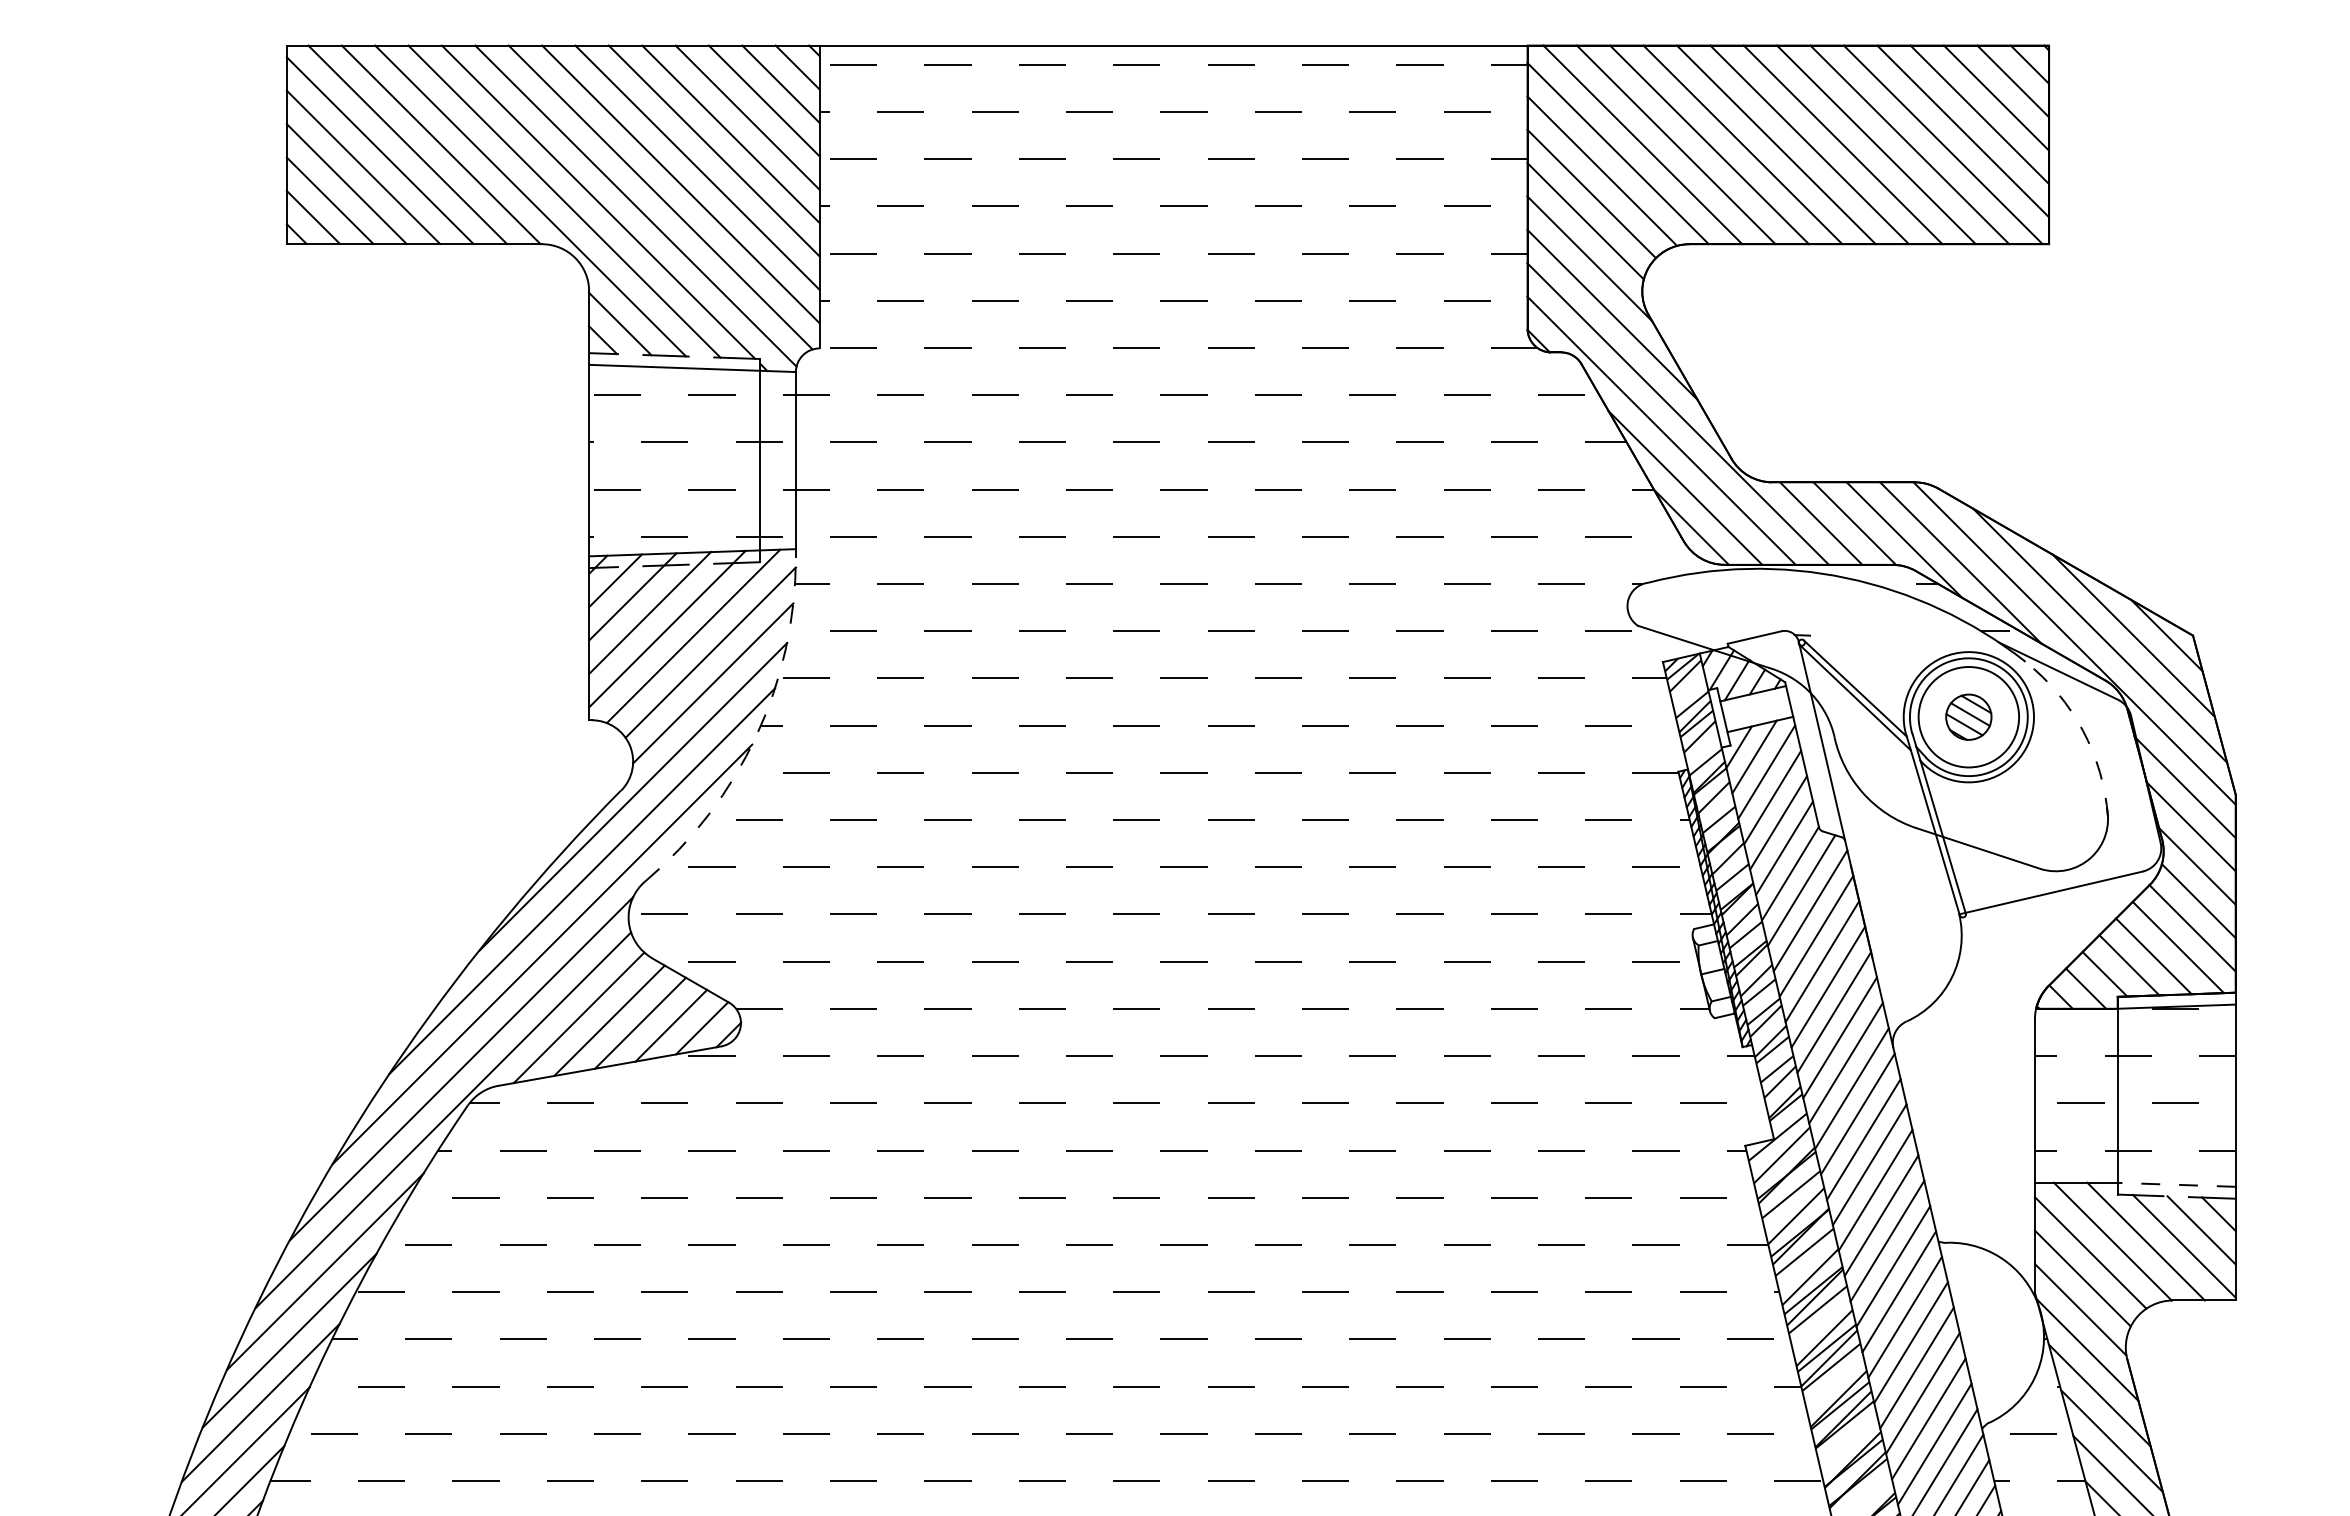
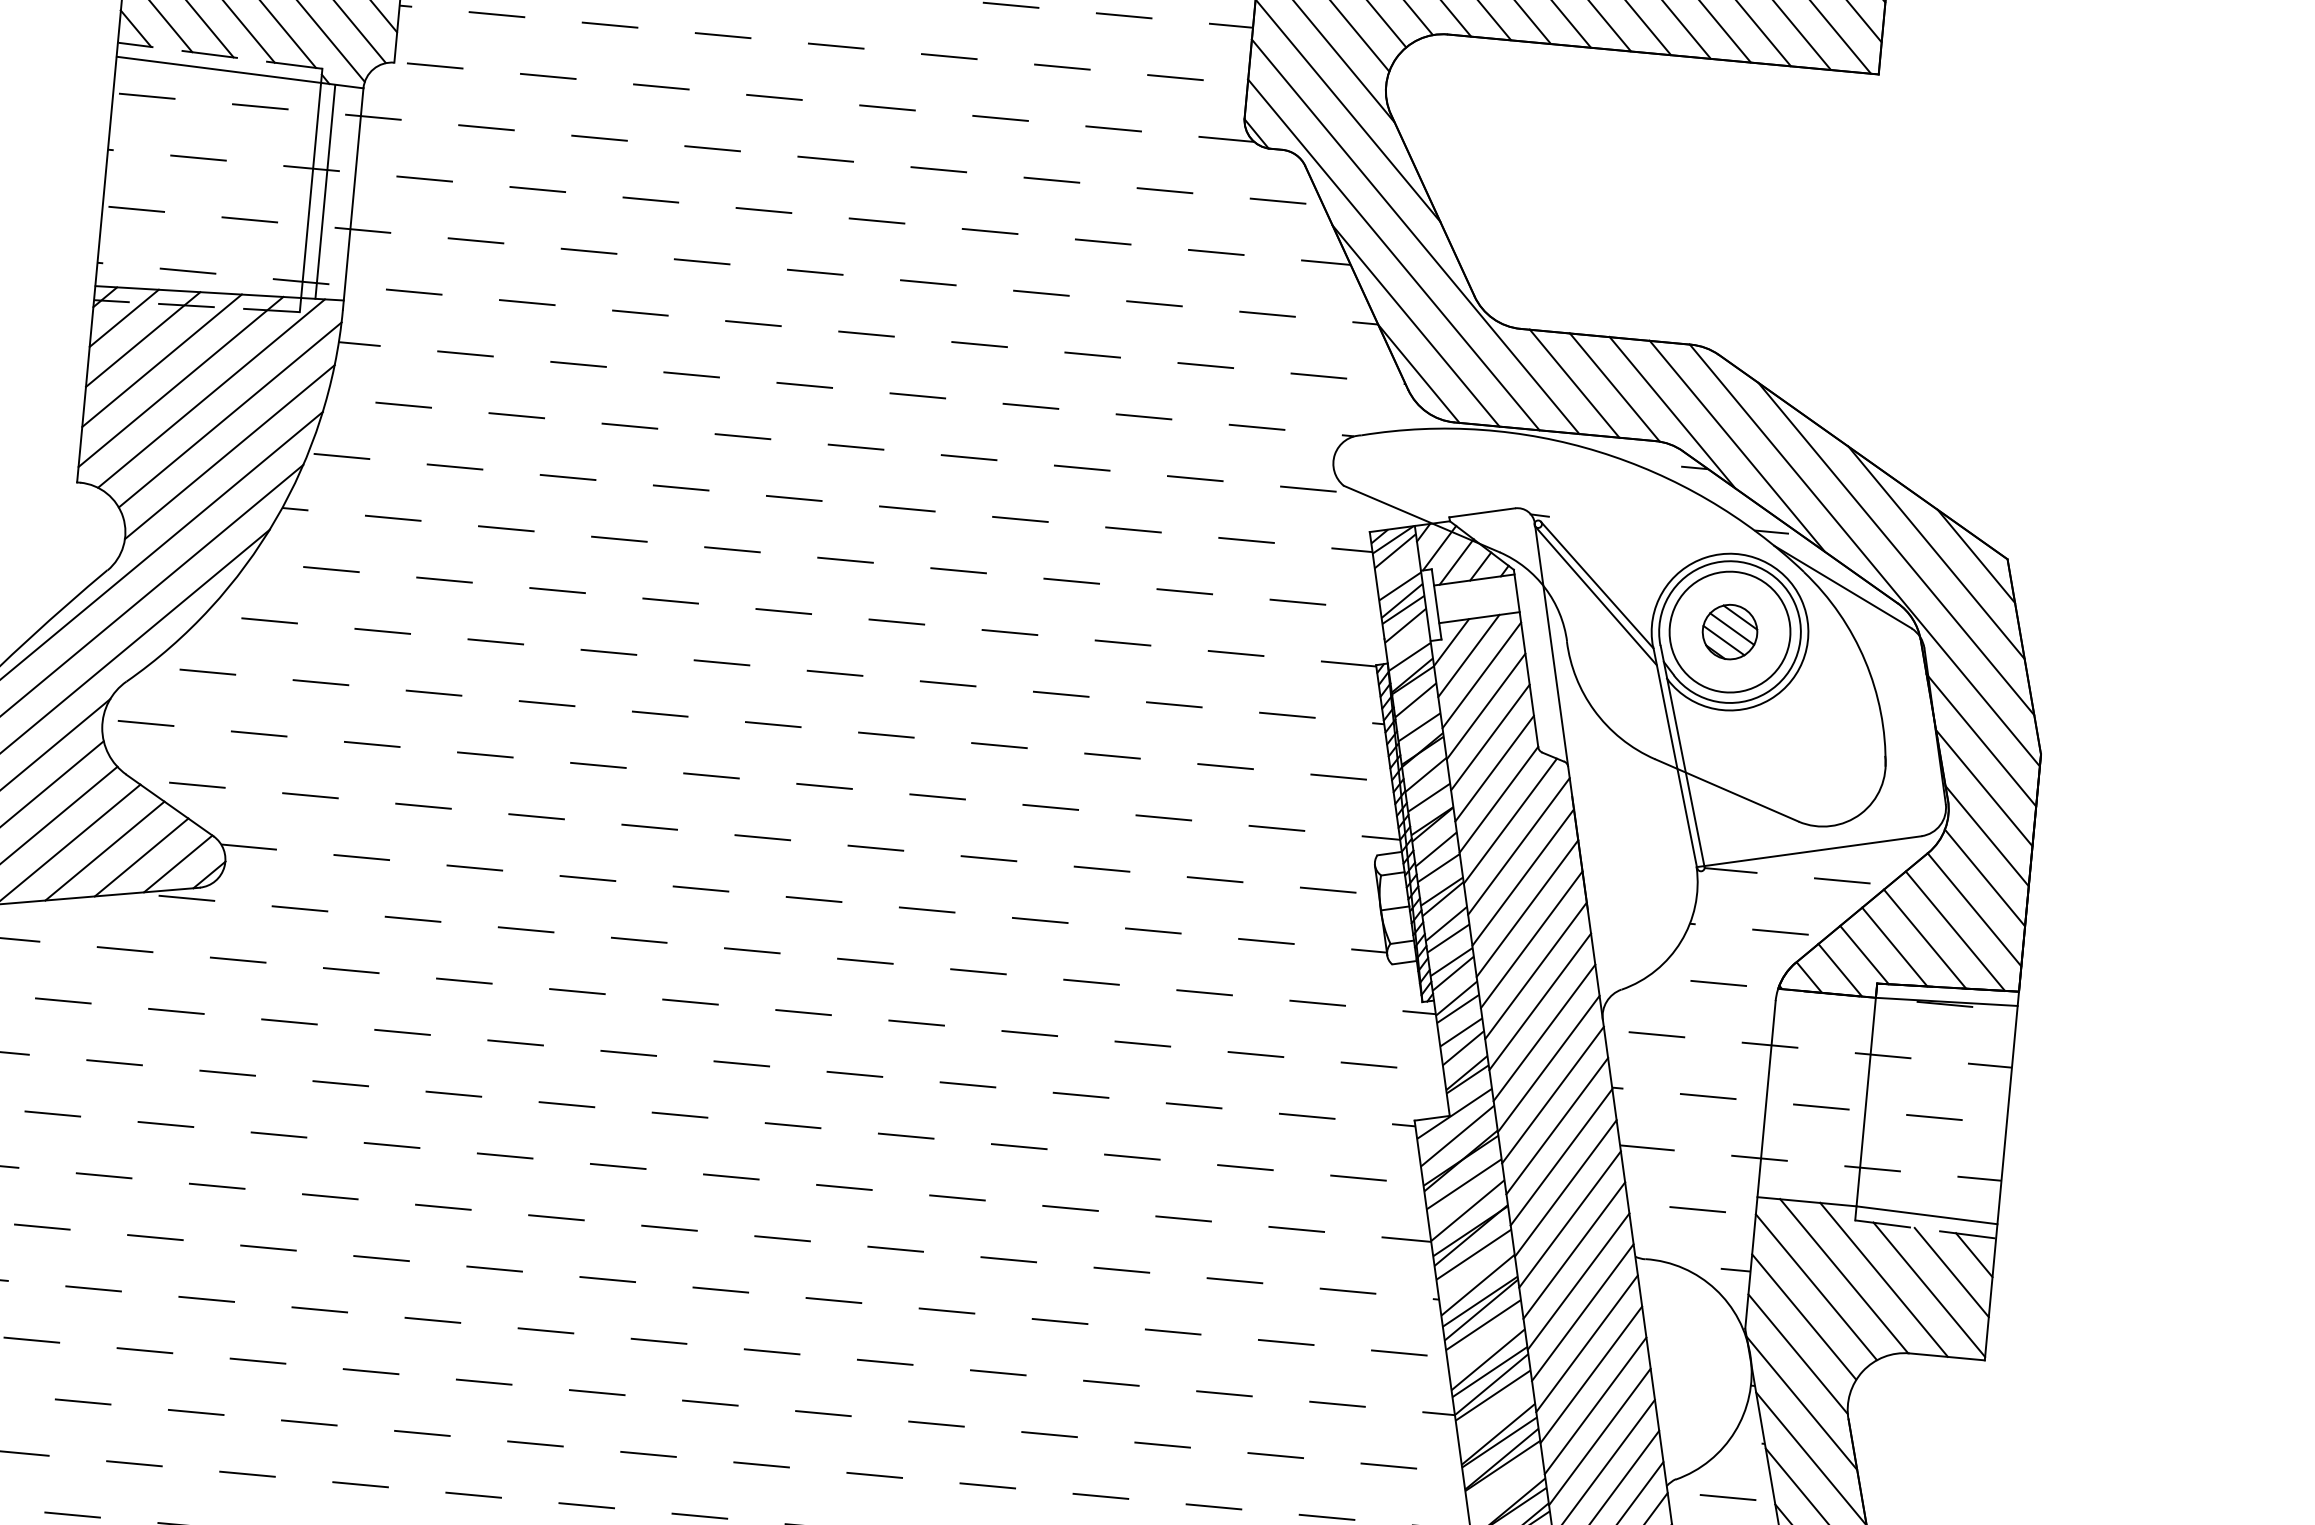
line: (772, 460) -> (325, 191), added
arc: (2082, 730) -> (1864, 660), dashed -> solid
arc: (756, 735) -> (275, 519), dashed -> solid
hatch: (2031, 1032) -> (1770, 1016), added
line: (2176, 1184) -> (1926, 1214), dashed -> solid

